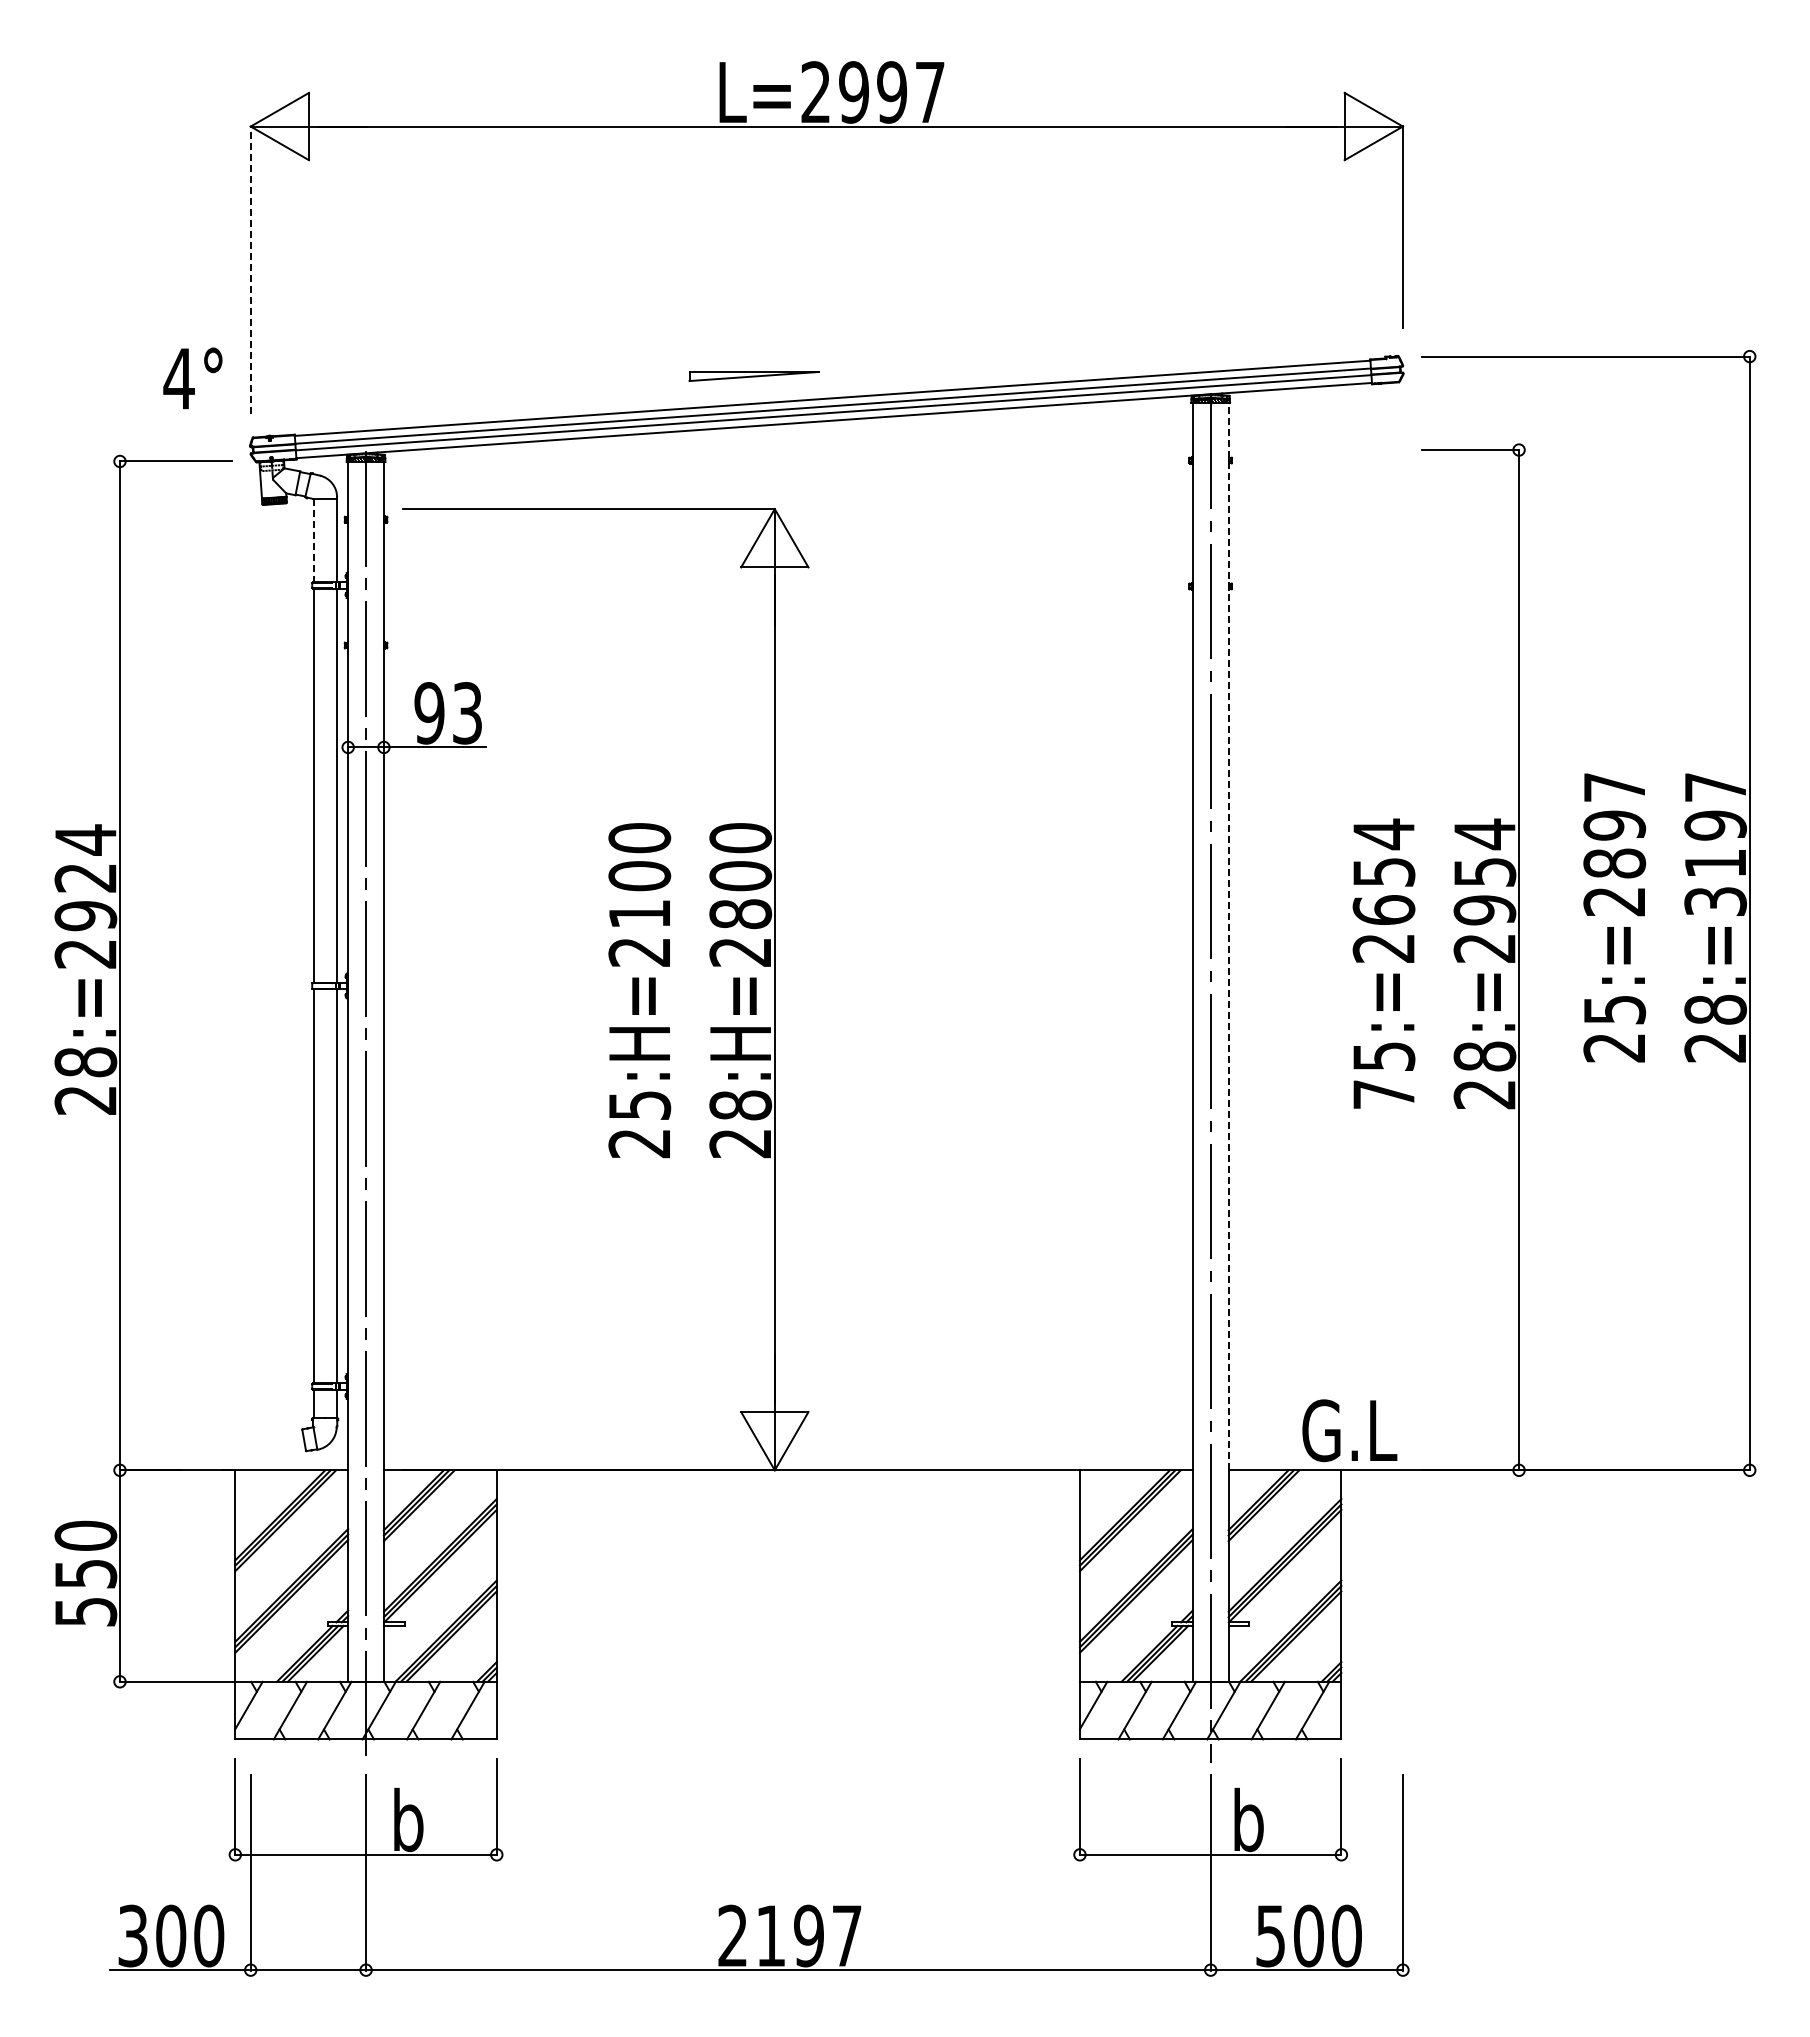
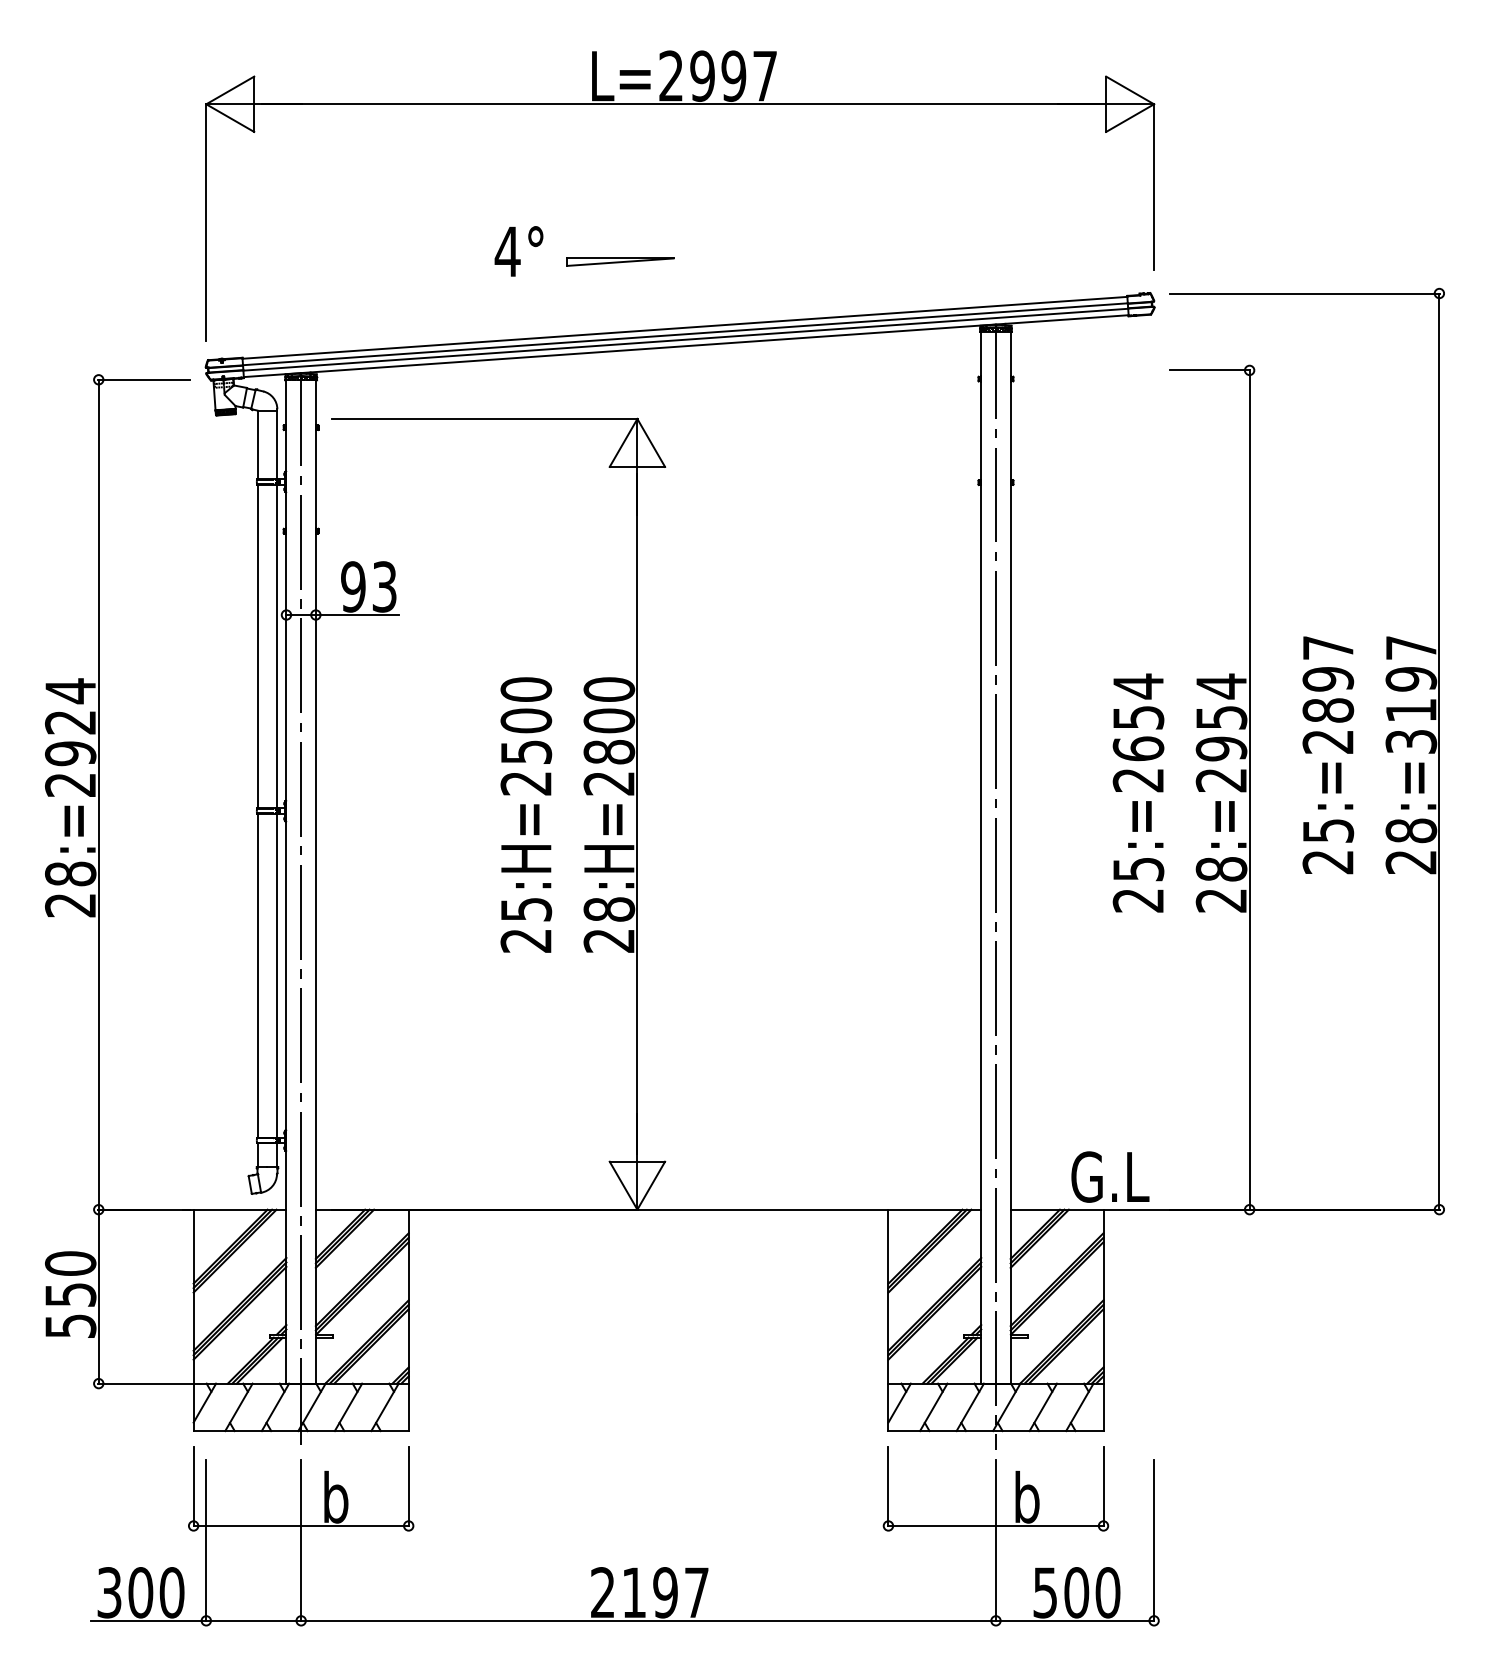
line: (250, 270) -> (206, 222), dashed -> solid
part: (753, 376) -> (619, 262), moved
text: (192, 378) -> (518, 251), moved
line: (313, 540) -> (257, 444), dashed -> solid
text: (640, 914) -> (526, 752), 25:H=2100 -> 25:H=2500
line: (1228, 936) -> (1010, 770), dashed -> solid
text: (1383, 1094) -> (1138, 900), 75:=2654 -> 25:=2654

